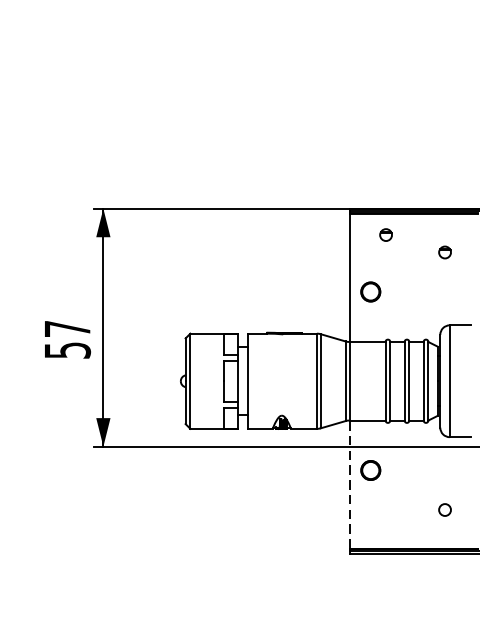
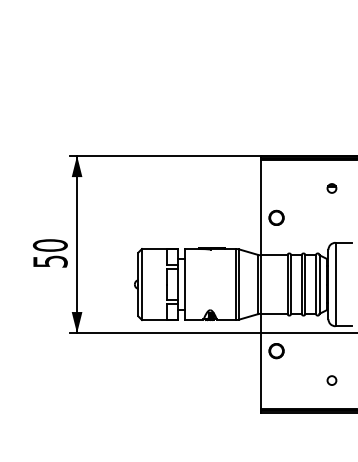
part: (385, 235) -> (287, 175), removed
text: (66, 328) -> (49, 245), 57 -> 50
line: (349, 484) -> (260, 361), dashed -> solid

